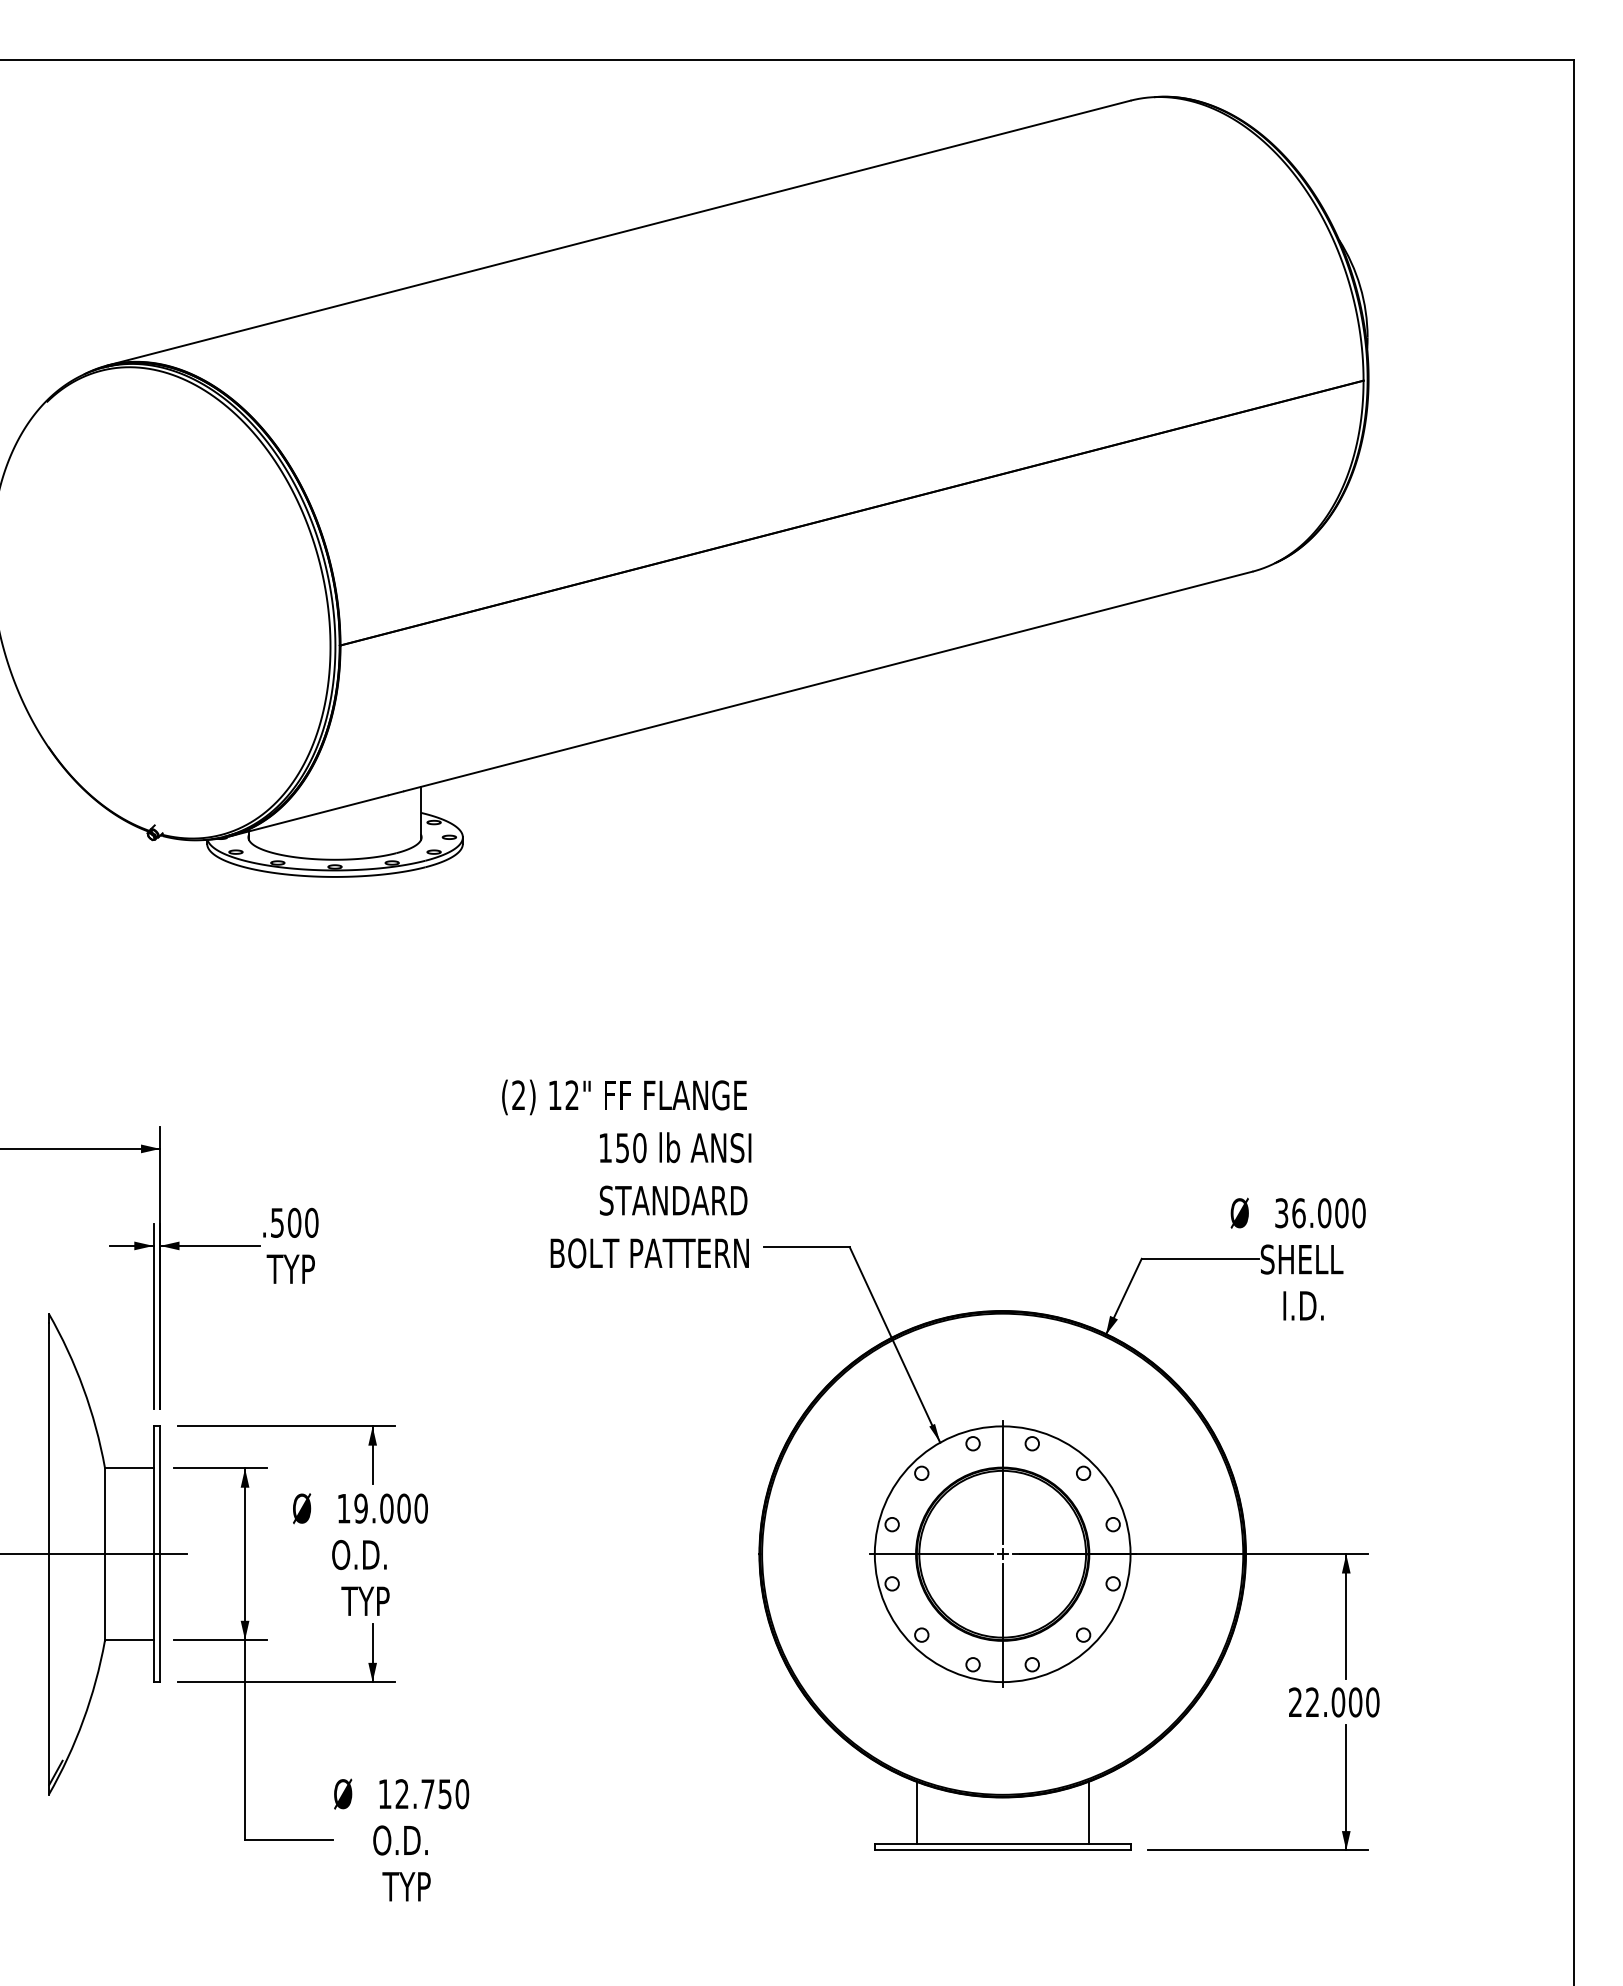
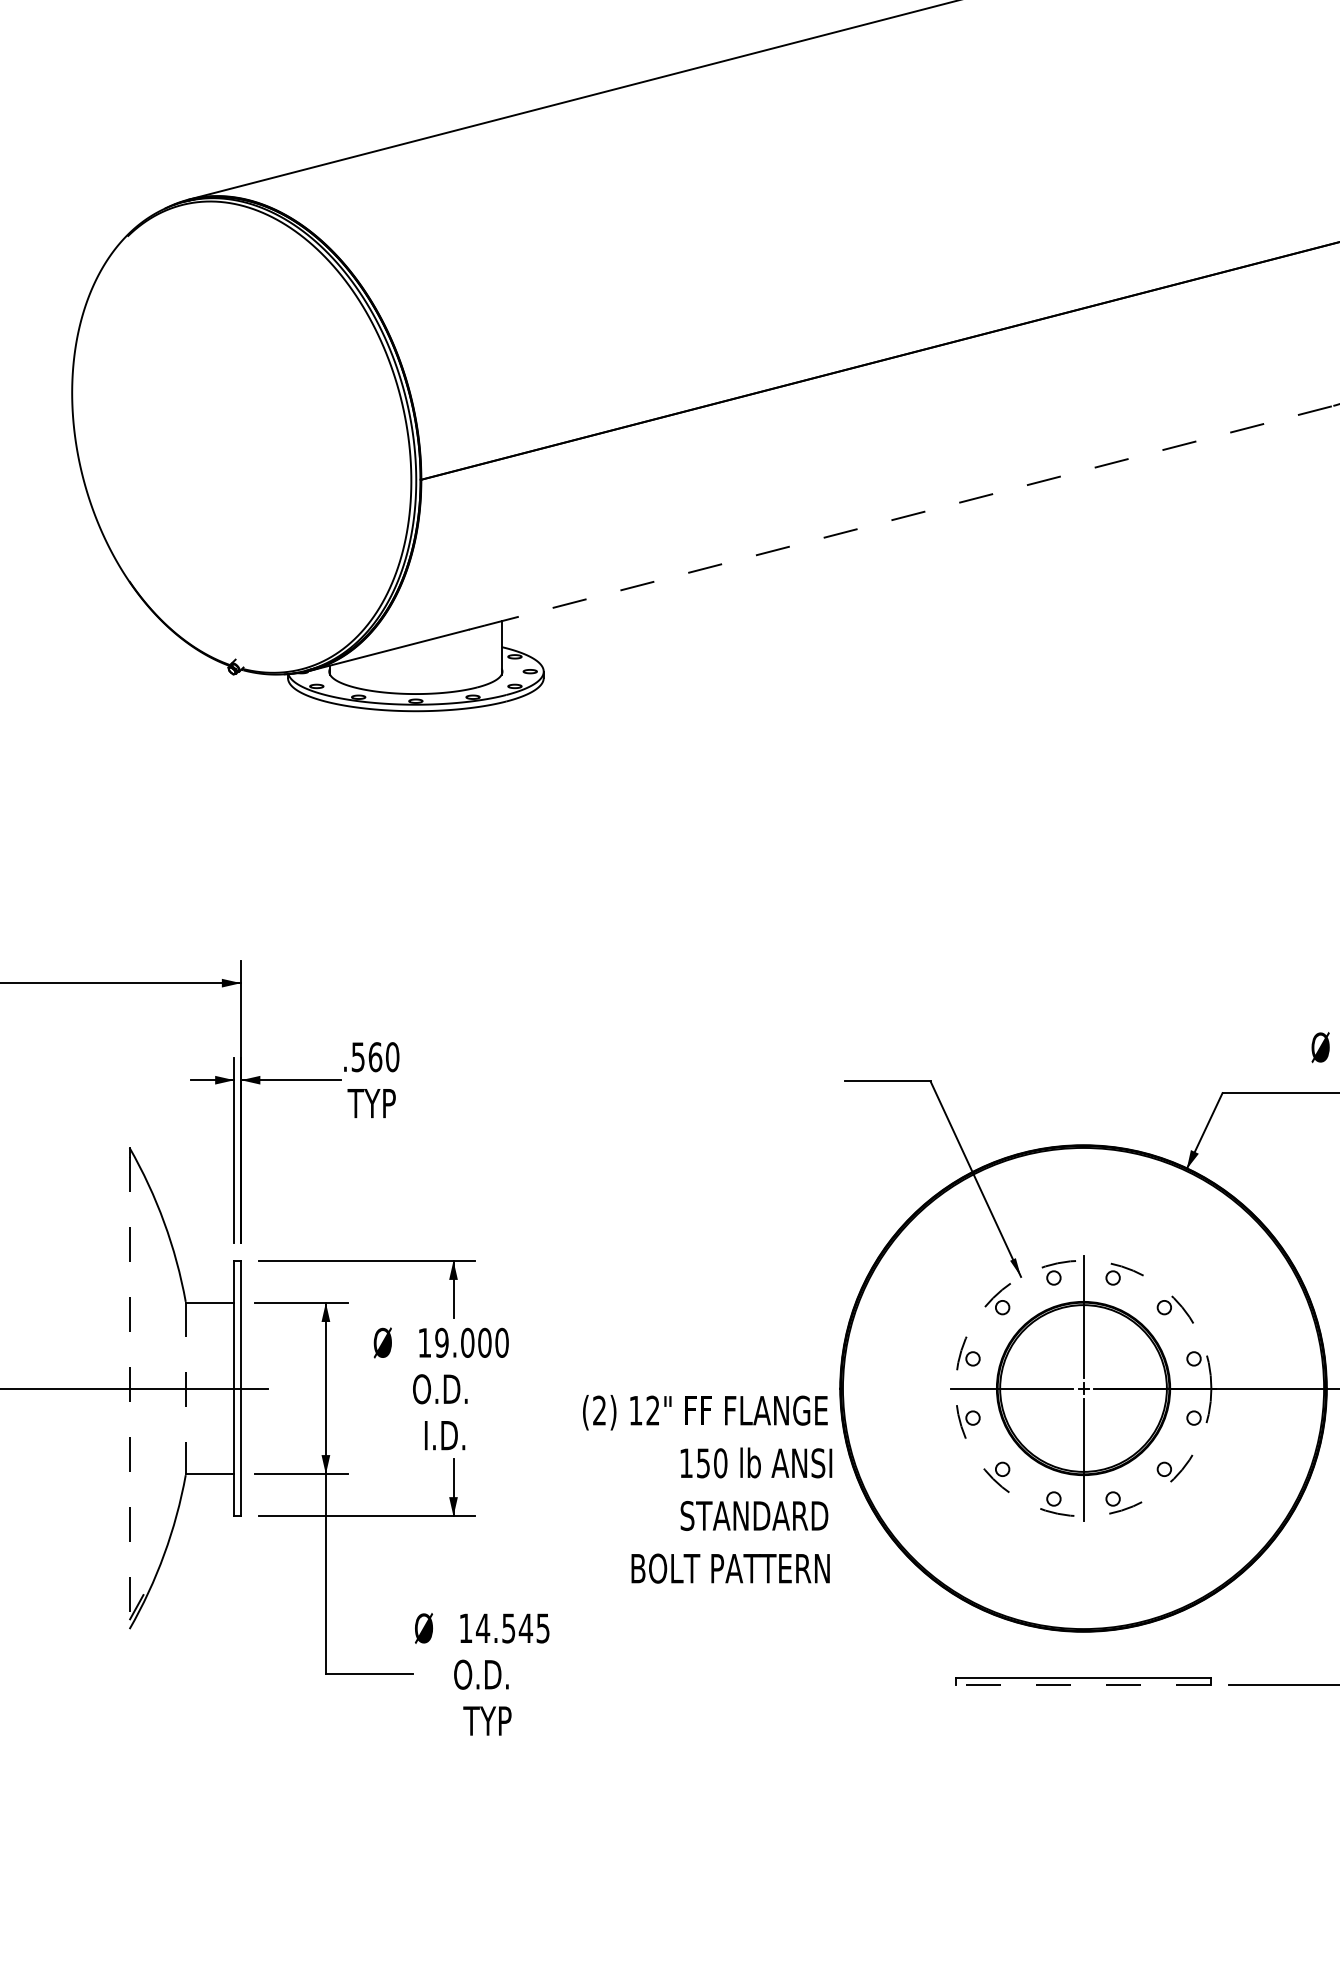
line: (828, 681) -> (909, 515), solid -> dashed
text: (626, 1173) -> (707, 1488), moved
text: (294, 1222) -> (375, 1056), .500 -> .560
line: (104, 1554) -> (185, 1388), solid -> dashed
circle: (1002, 1554) -> (1083, 1388), solid -> dashed
line: (48, 1559) -> (129, 1393), solid -> dashed
text: (365, 1600) -> (446, 1434), TYP -> I.D.
text: (432, 1794) -> (513, 1628), 12.750 -> 14.545
line: (916, 1812) -> (997, 1646), removed
line: (1088, 1812) -> (1169, 1646), removed
line: (1002, 1850) -> (1083, 1684), solid -> dashed

